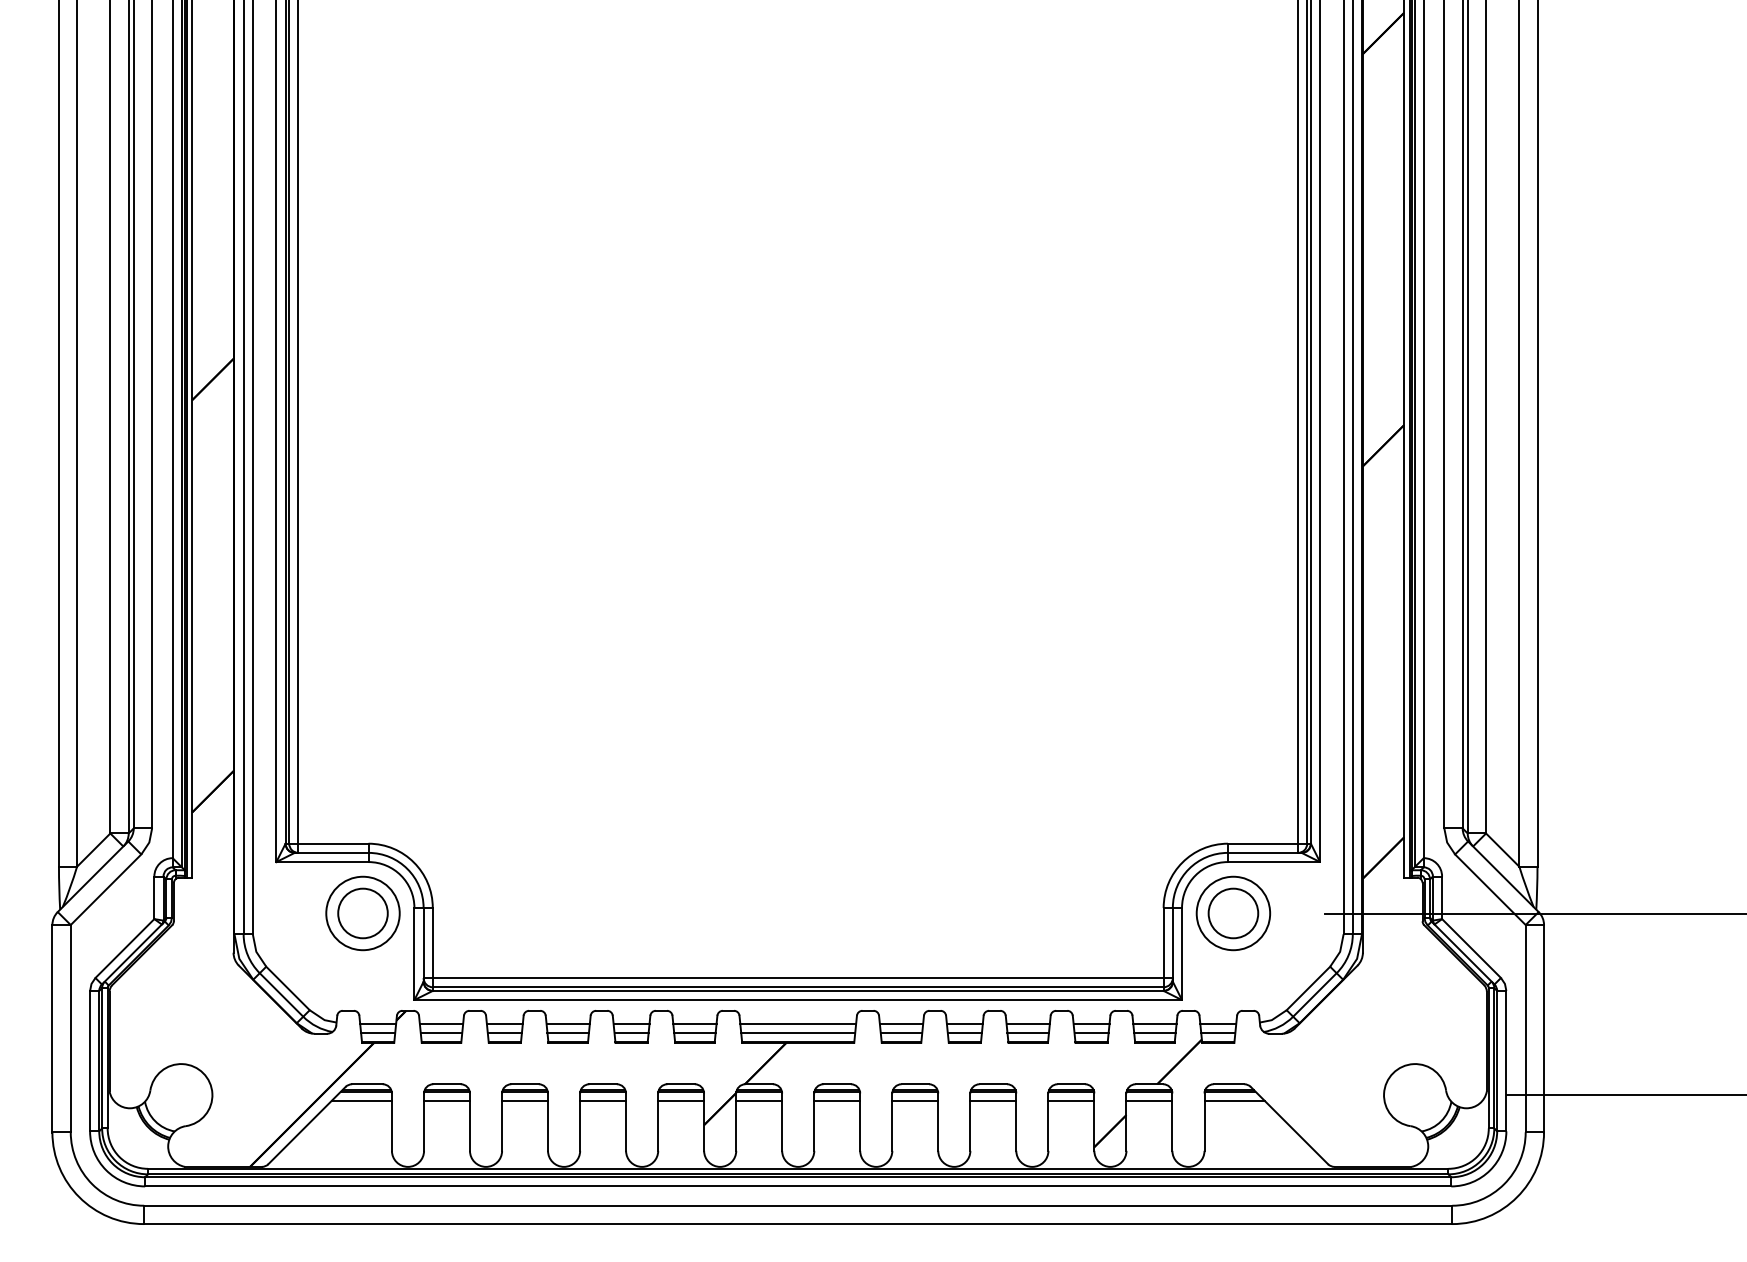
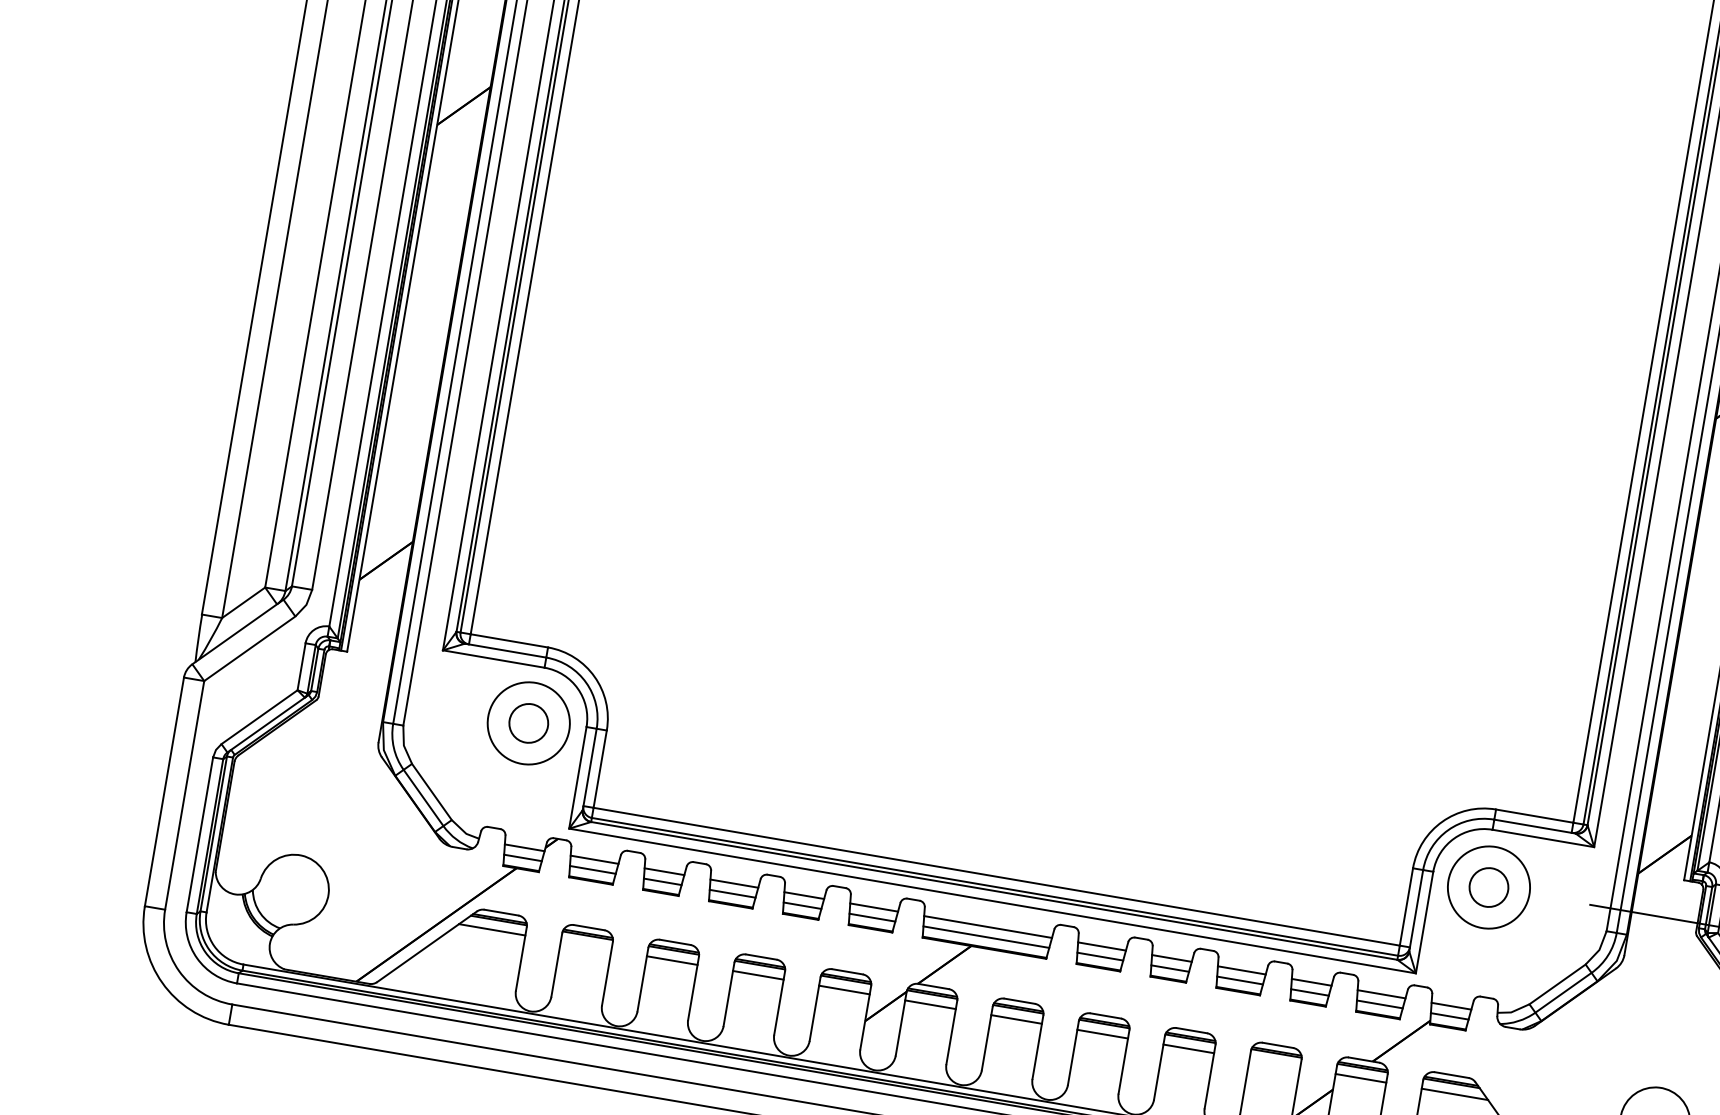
circle: (362, 913) -> (528, 723), size x0.7
circle: (1233, 913) -> (1489, 887), size x0.7
line: (446, 1100) -> (585, 945), removed
line: (1071, 1100) -> (1275, 1063), removed

